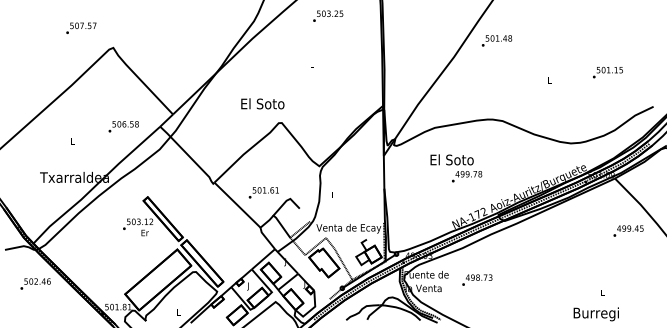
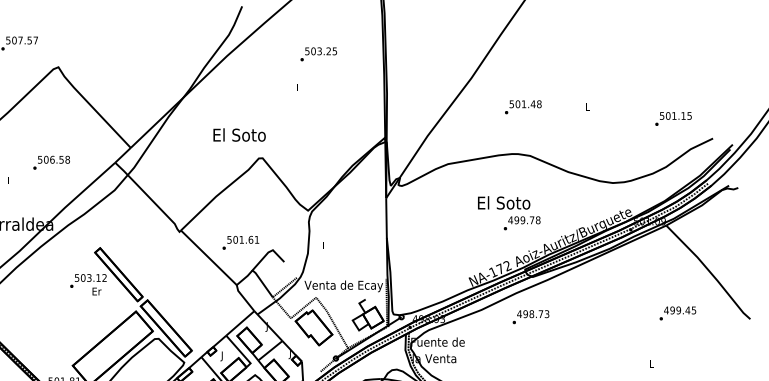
text: (328, 15) -> (319, 53), moved
text: (496, 40) -> (522, 106), moved
text: (607, 72) -> (672, 118), moved
text: (123, 126) -> (51, 162), moved
text: (456, 168) -> (509, 213), moved
text: (628, 230) -> (677, 312), moved
text: (477, 279) -> (531, 316), moved

